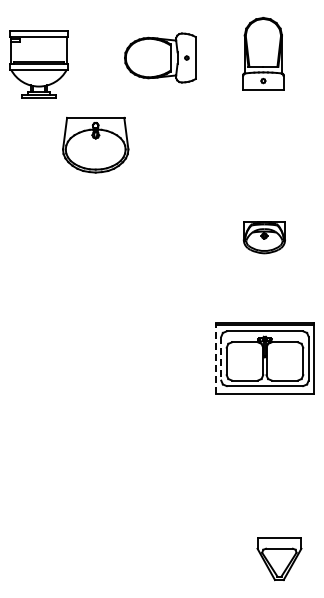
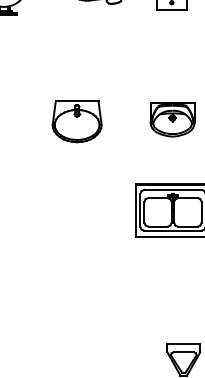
part: (95, 144) -> (76, 121), moved
part: (264, 237) -> (172, 119), size x1.43
line: (215, 358) -> (136, 210), dashed -> solid
line: (221, 358) -> (140, 210), dashed -> solid

